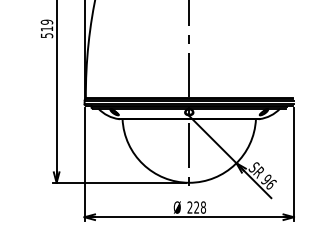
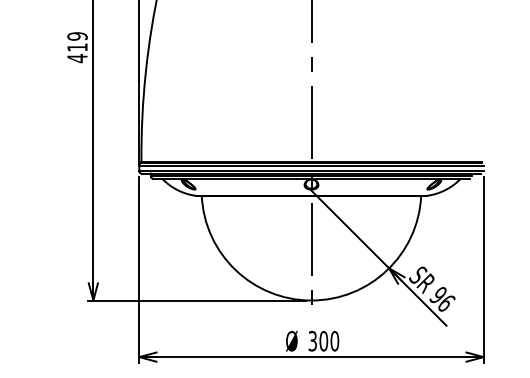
text: (46, 35) -> (76, 58), 519 -> 419
text: (196, 207) -> (323, 341), 228 -> 300

